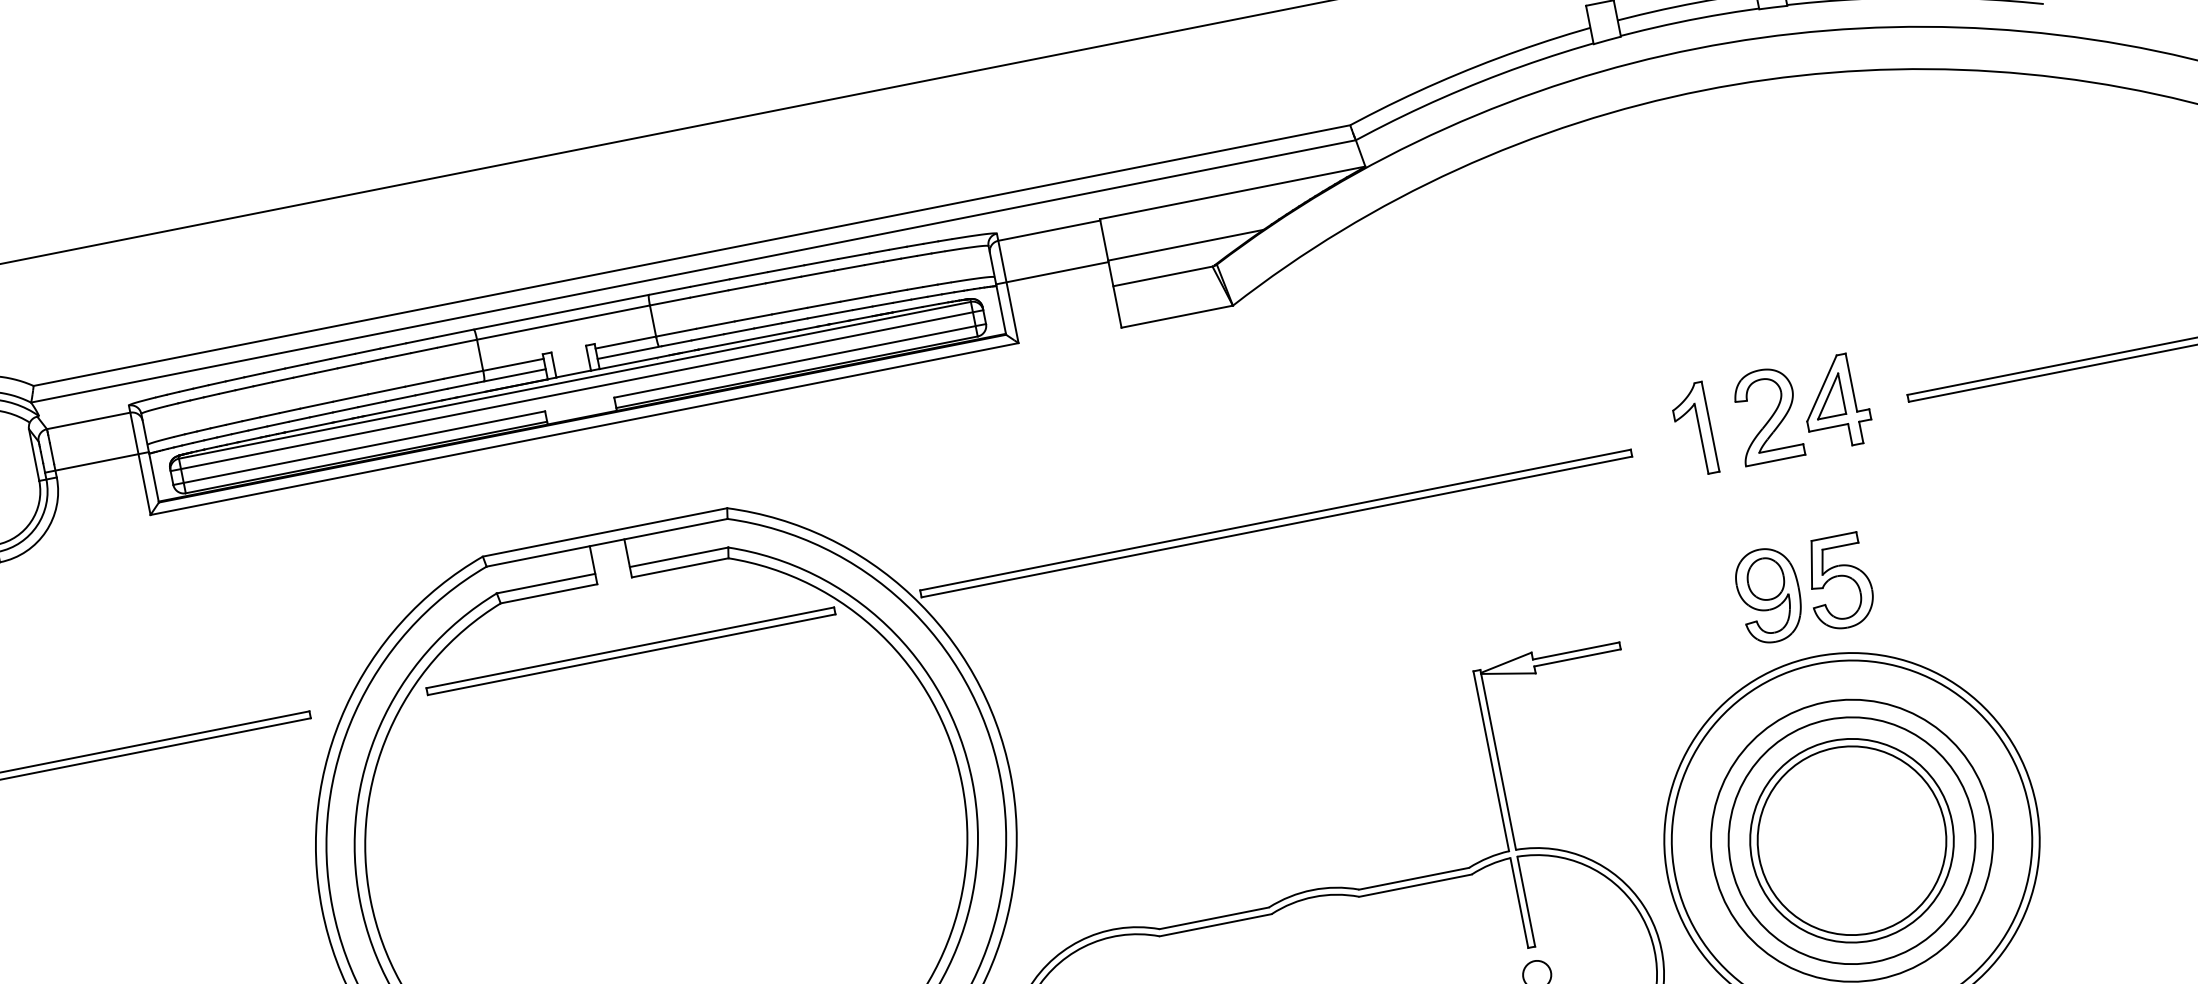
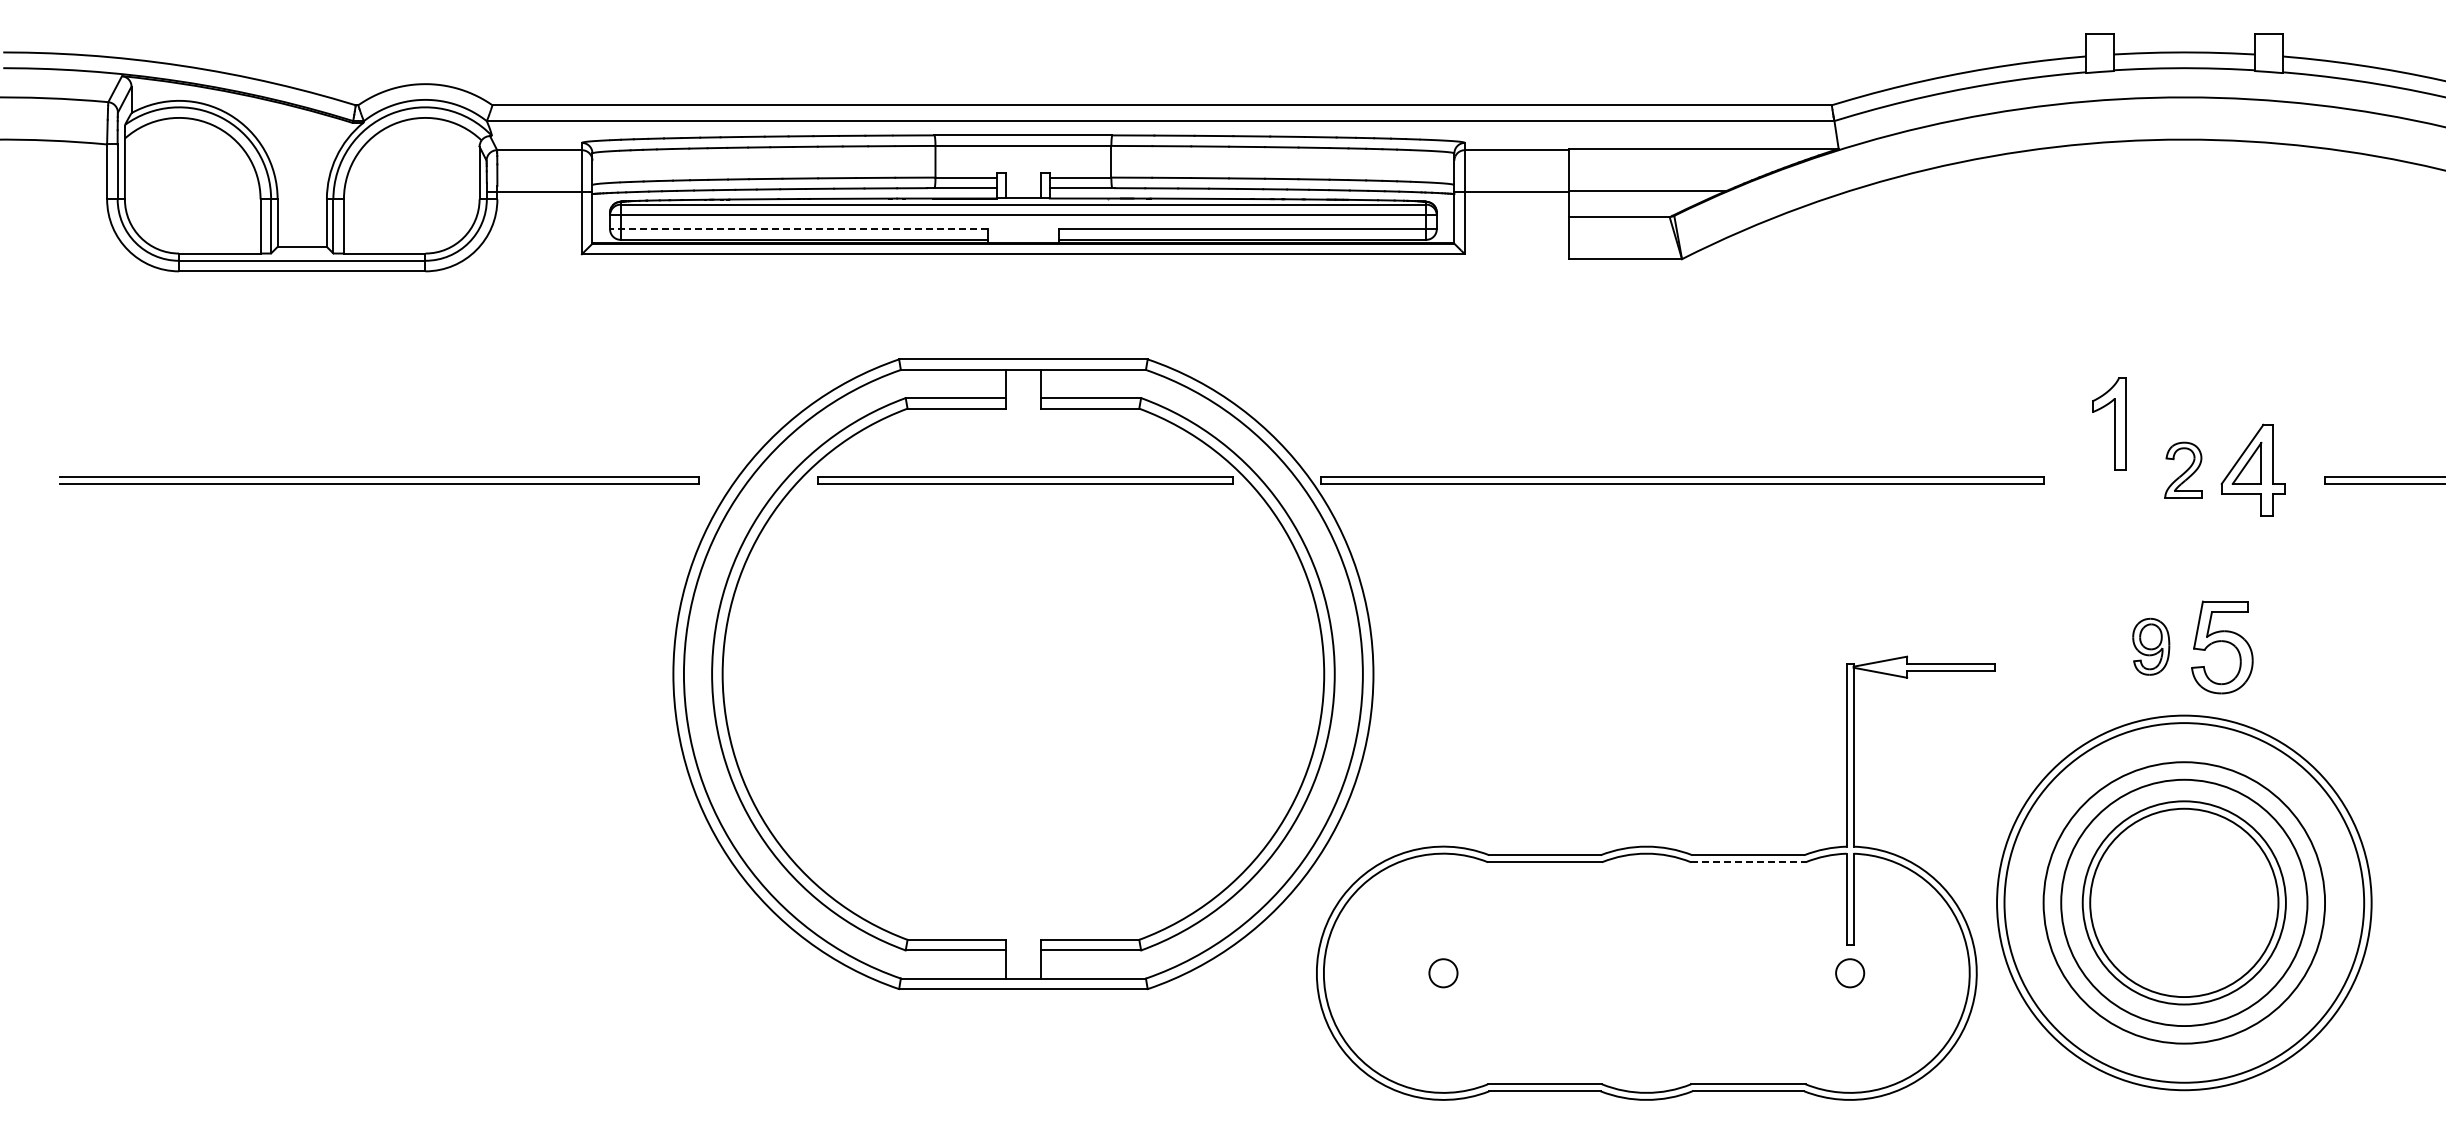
part: (1766, 414) -> (2183, 469), size x0.6
part: (1694, 429) -> (2109, 423), moved
line: (358, 448) -> (798, 229), solid -> dashed
part: (1769, 595) -> (2151, 646), size x0.6
line: (1415, 885) -> (1748, 862), solid -> dashed

